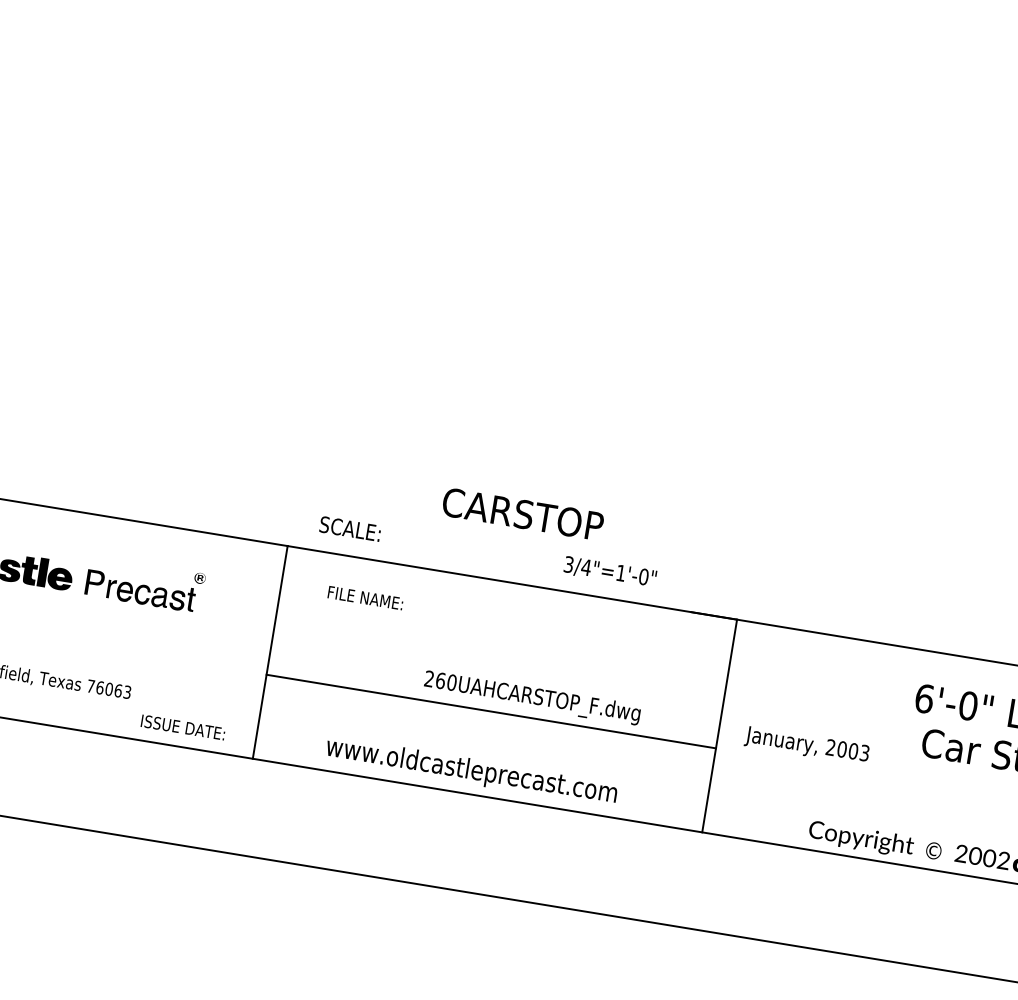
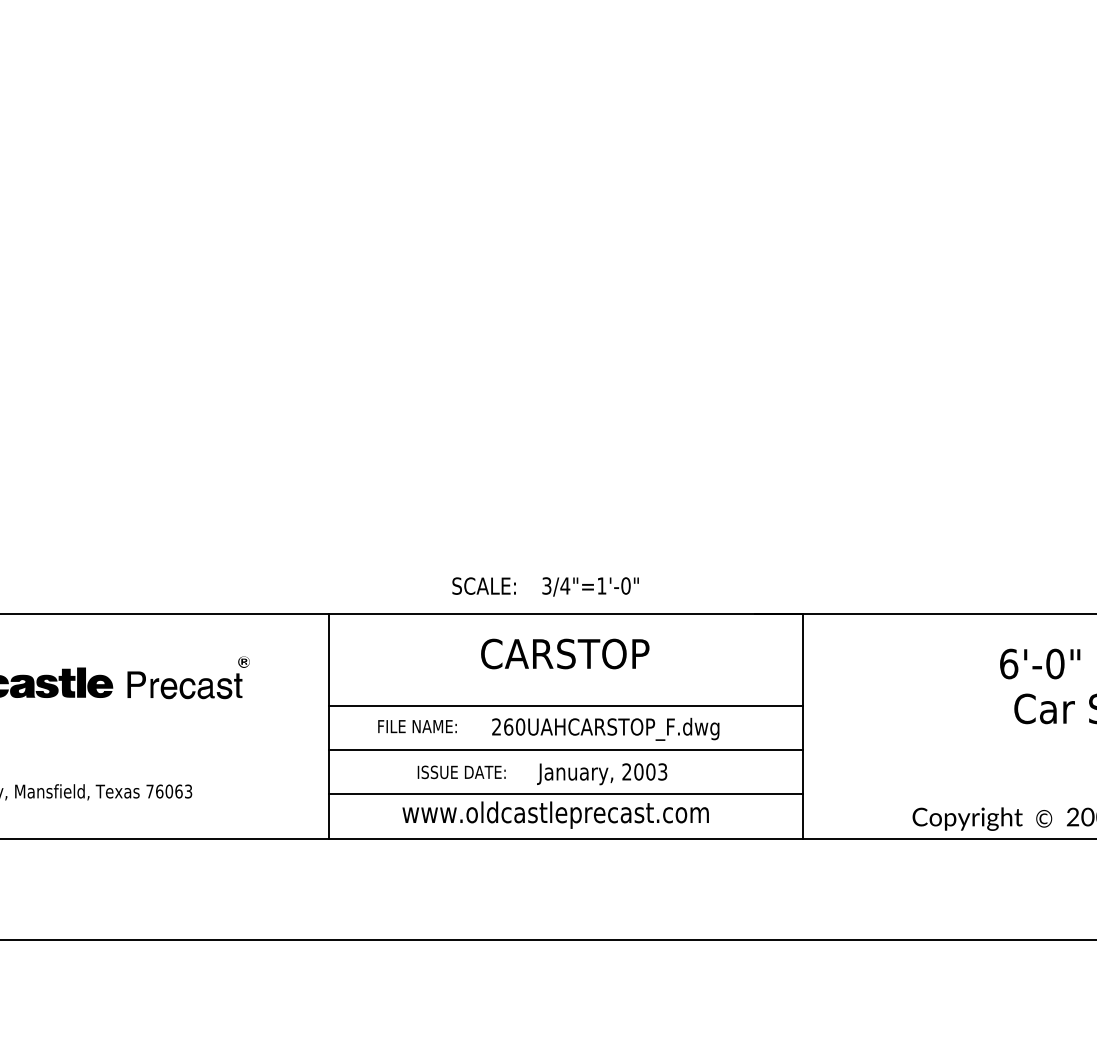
text: (523, 513) -> (565, 653), moved
text: (349, 528) -> (483, 585), moved
text: (610, 571) -> (590, 586), moved
text: (365, 598) -> (417, 726), moved
line: (497, 669) -> (565, 705), added
text: (182, 727) -> (461, 772), moved
text: (807, 746) -> (602, 774), moved
line: (484, 753) -> (565, 794), added

